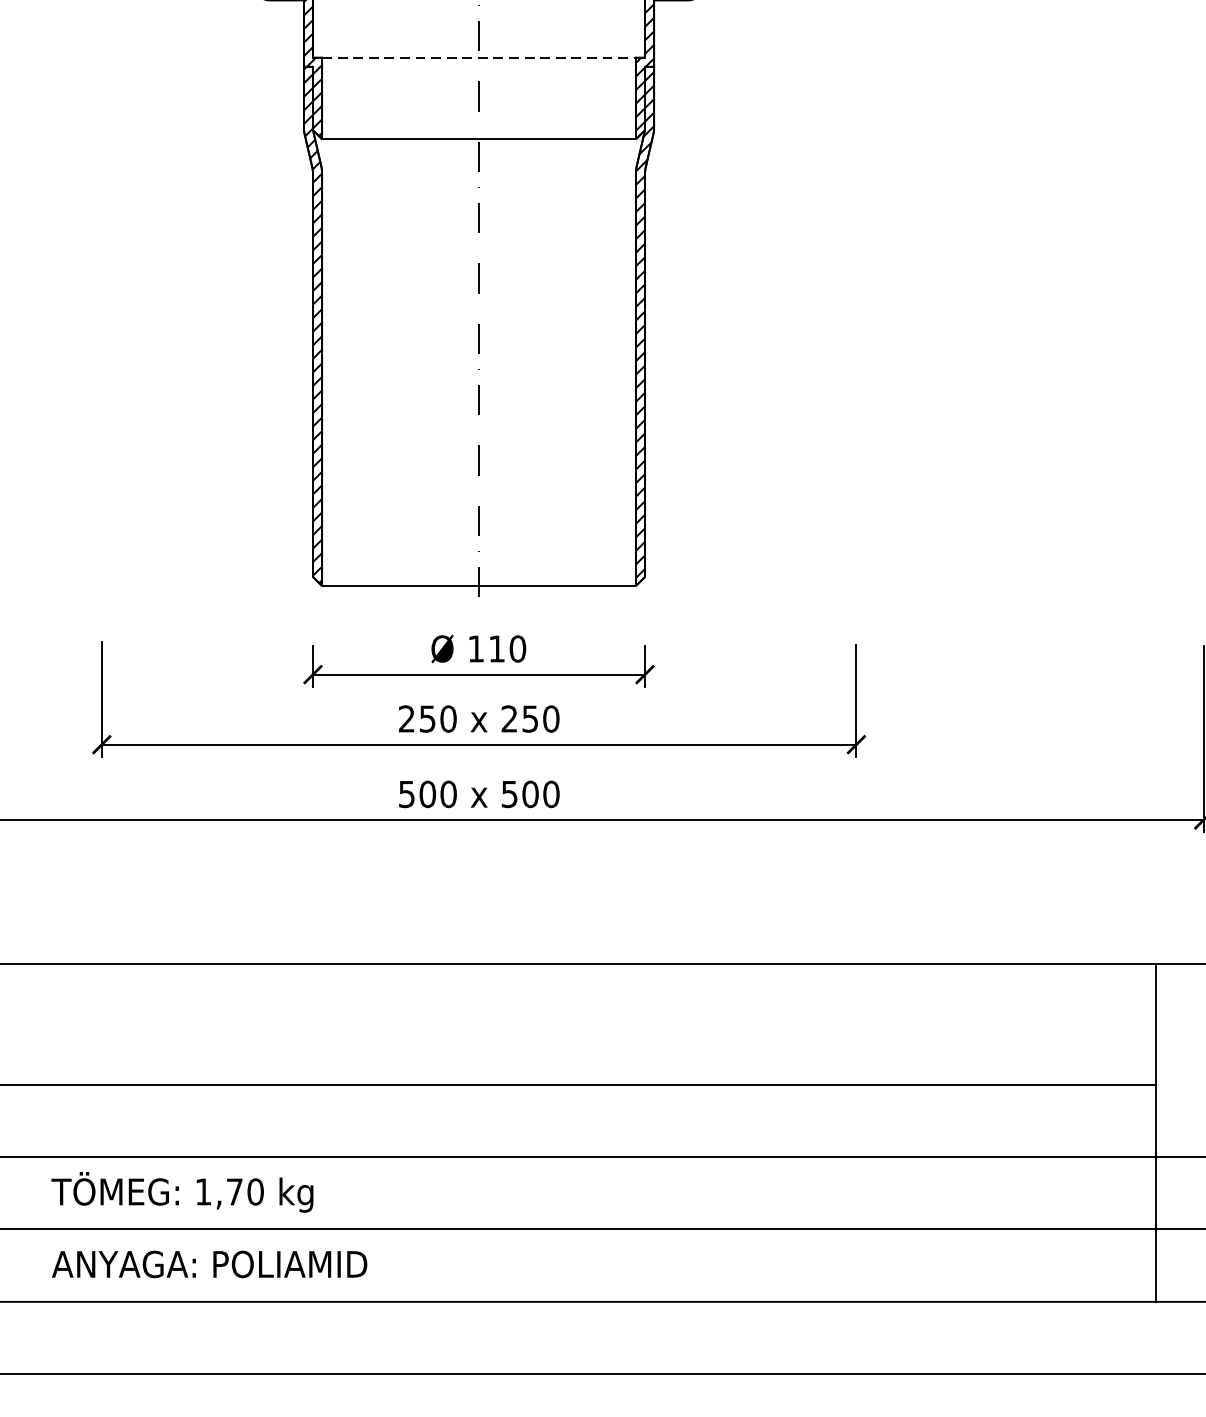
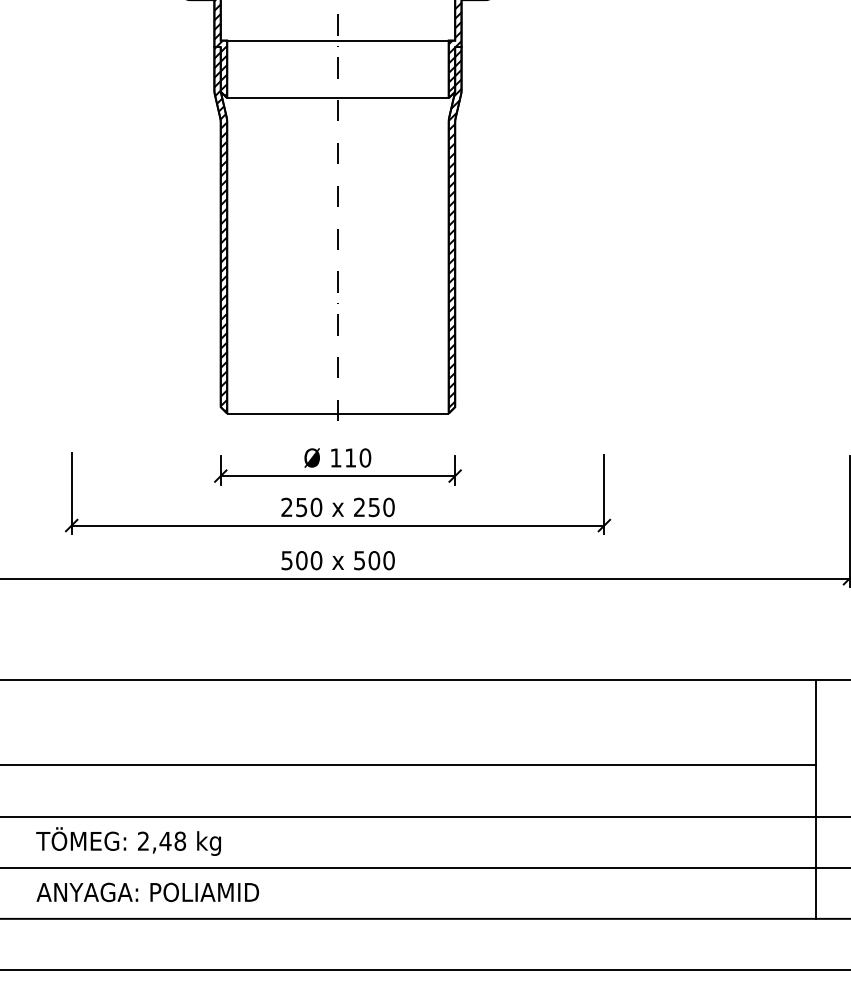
line: (478, 57) -> (337, 40), dashed -> solid
text: (230, 1190) -> (162, 840), 1,70 -> 2,48

